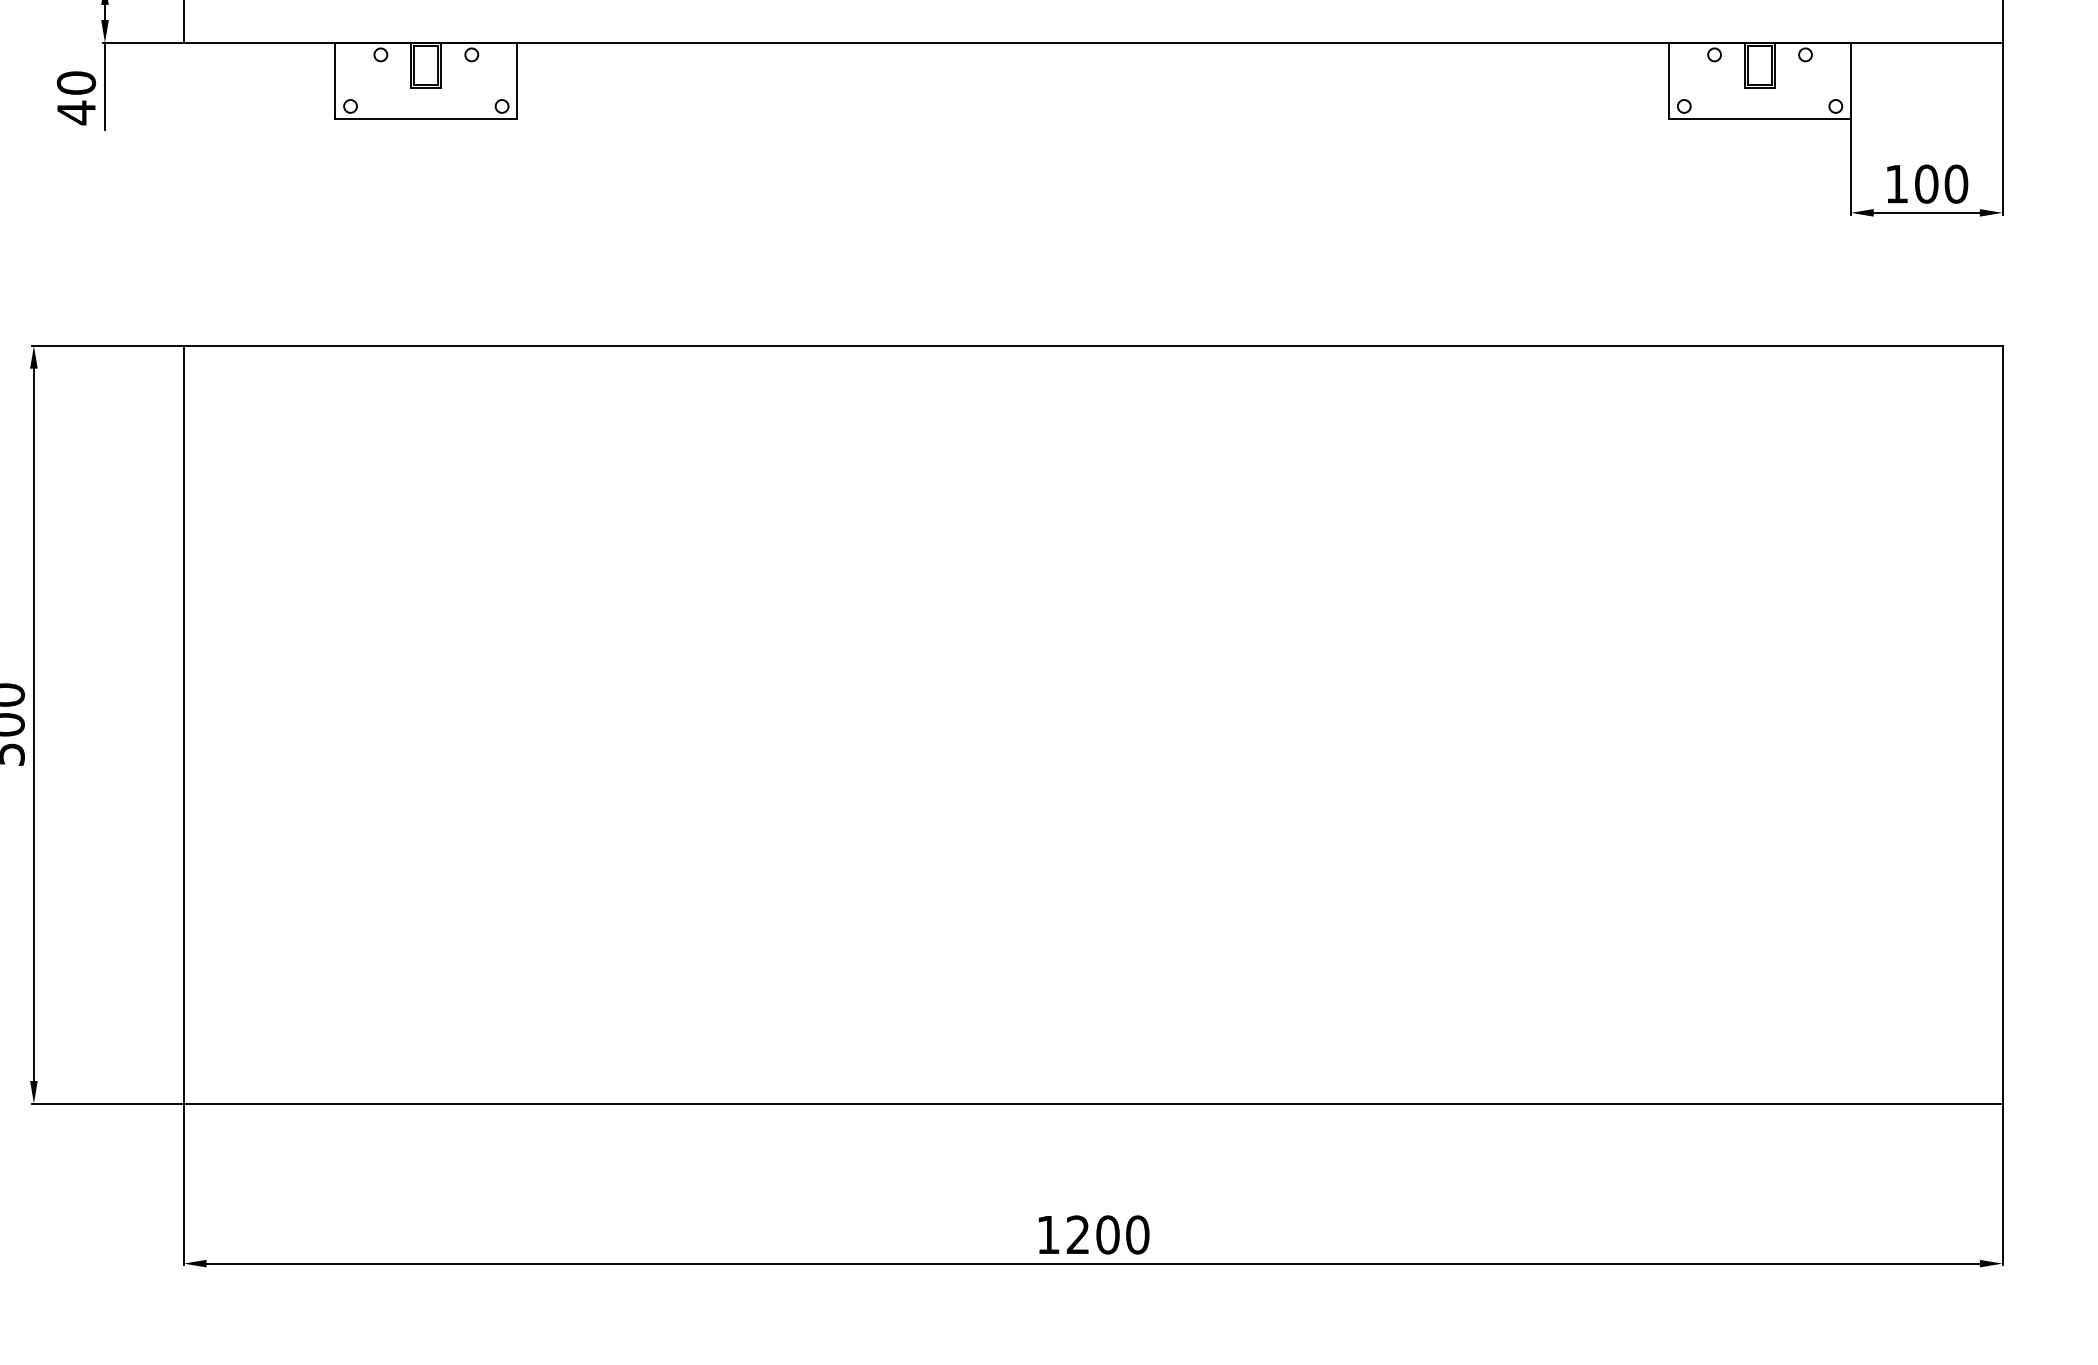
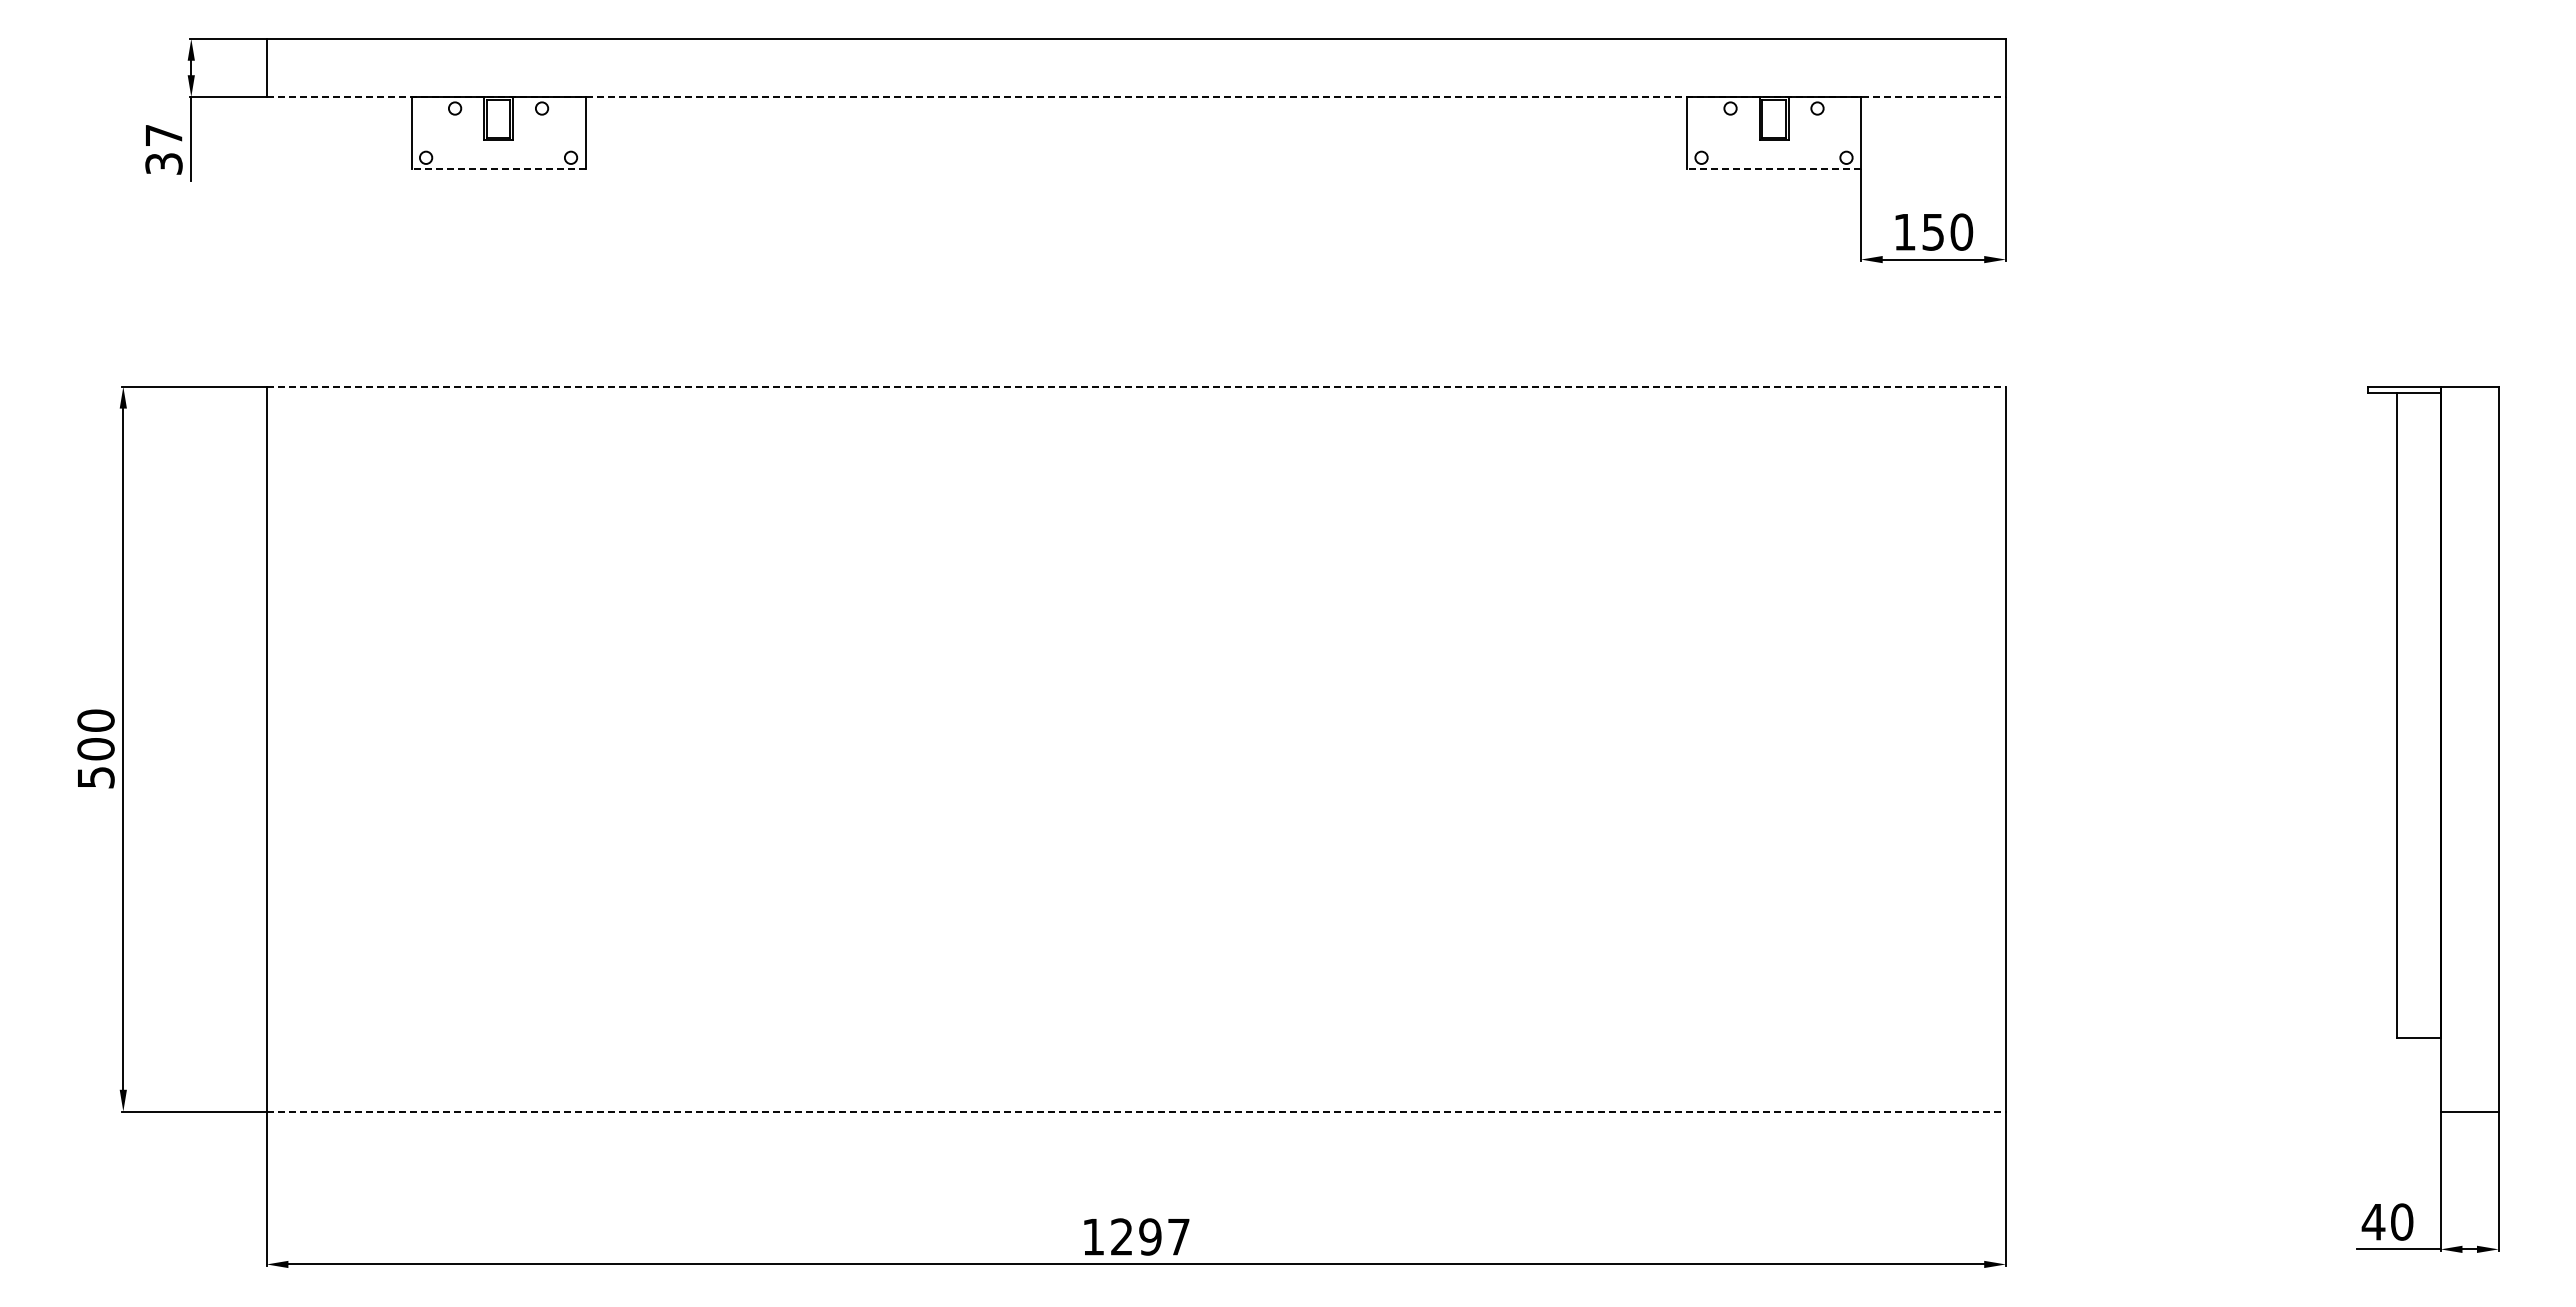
line: (1093, 42) -> (1136, 96), solid -> dashed
text: (75, 97) -> (163, 149), 40 -> 37
line: (426, 118) -> (498, 169), solid -> dashed
line: (1760, 118) -> (1774, 169), solid -> dashed
text: (1926, 183) -> (1933, 231), 100 -> 150
line: (1093, 345) -> (1136, 386), solid -> dashed
line: (1093, 1103) -> (1136, 1111), solid -> dashed
text: (1122, 1234) -> (1164, 1236), 1200 -> 1297

